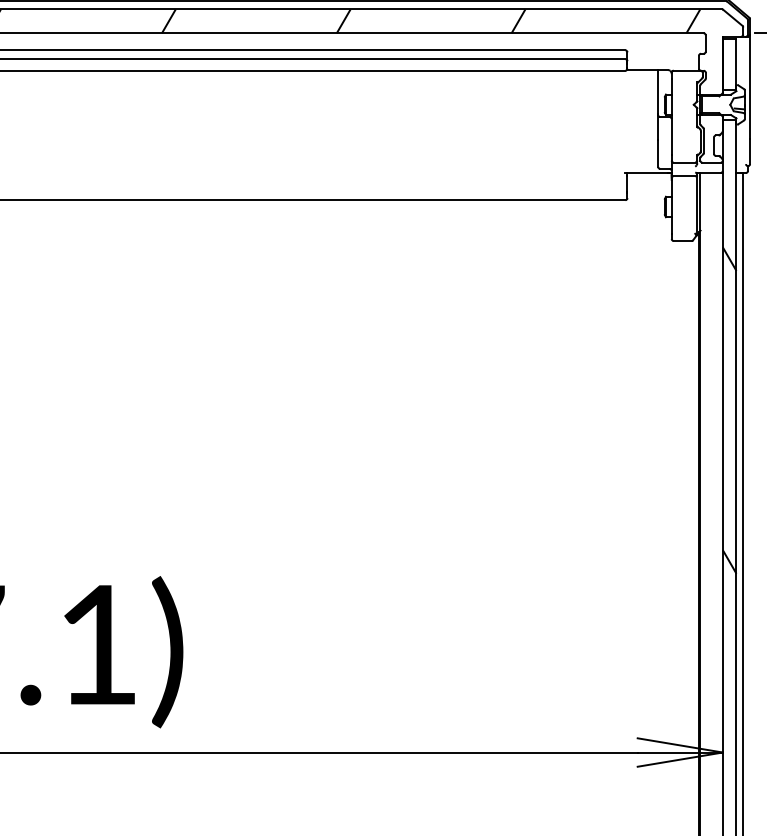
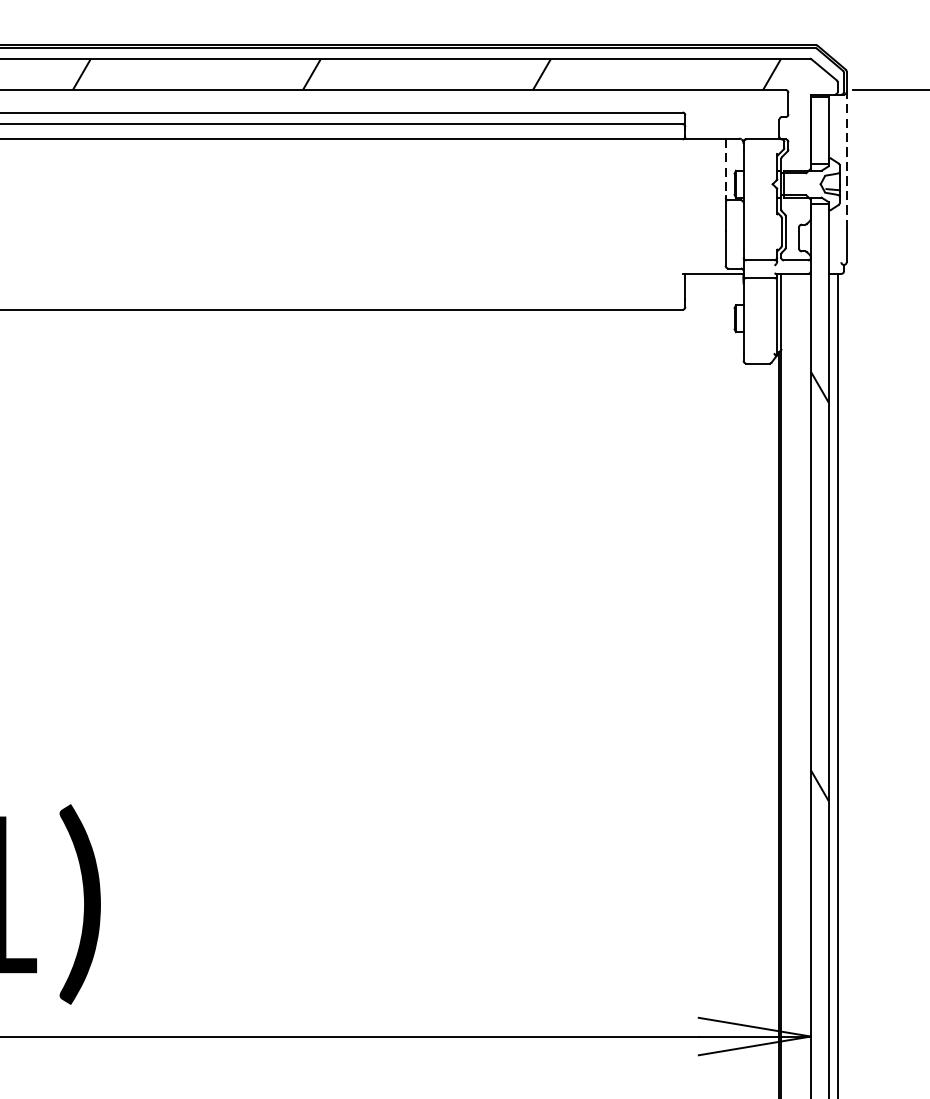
line: (750, 86) -> (847, 160), solid -> dashed
line: (658, 92) -> (726, 168), solid -> dashed

